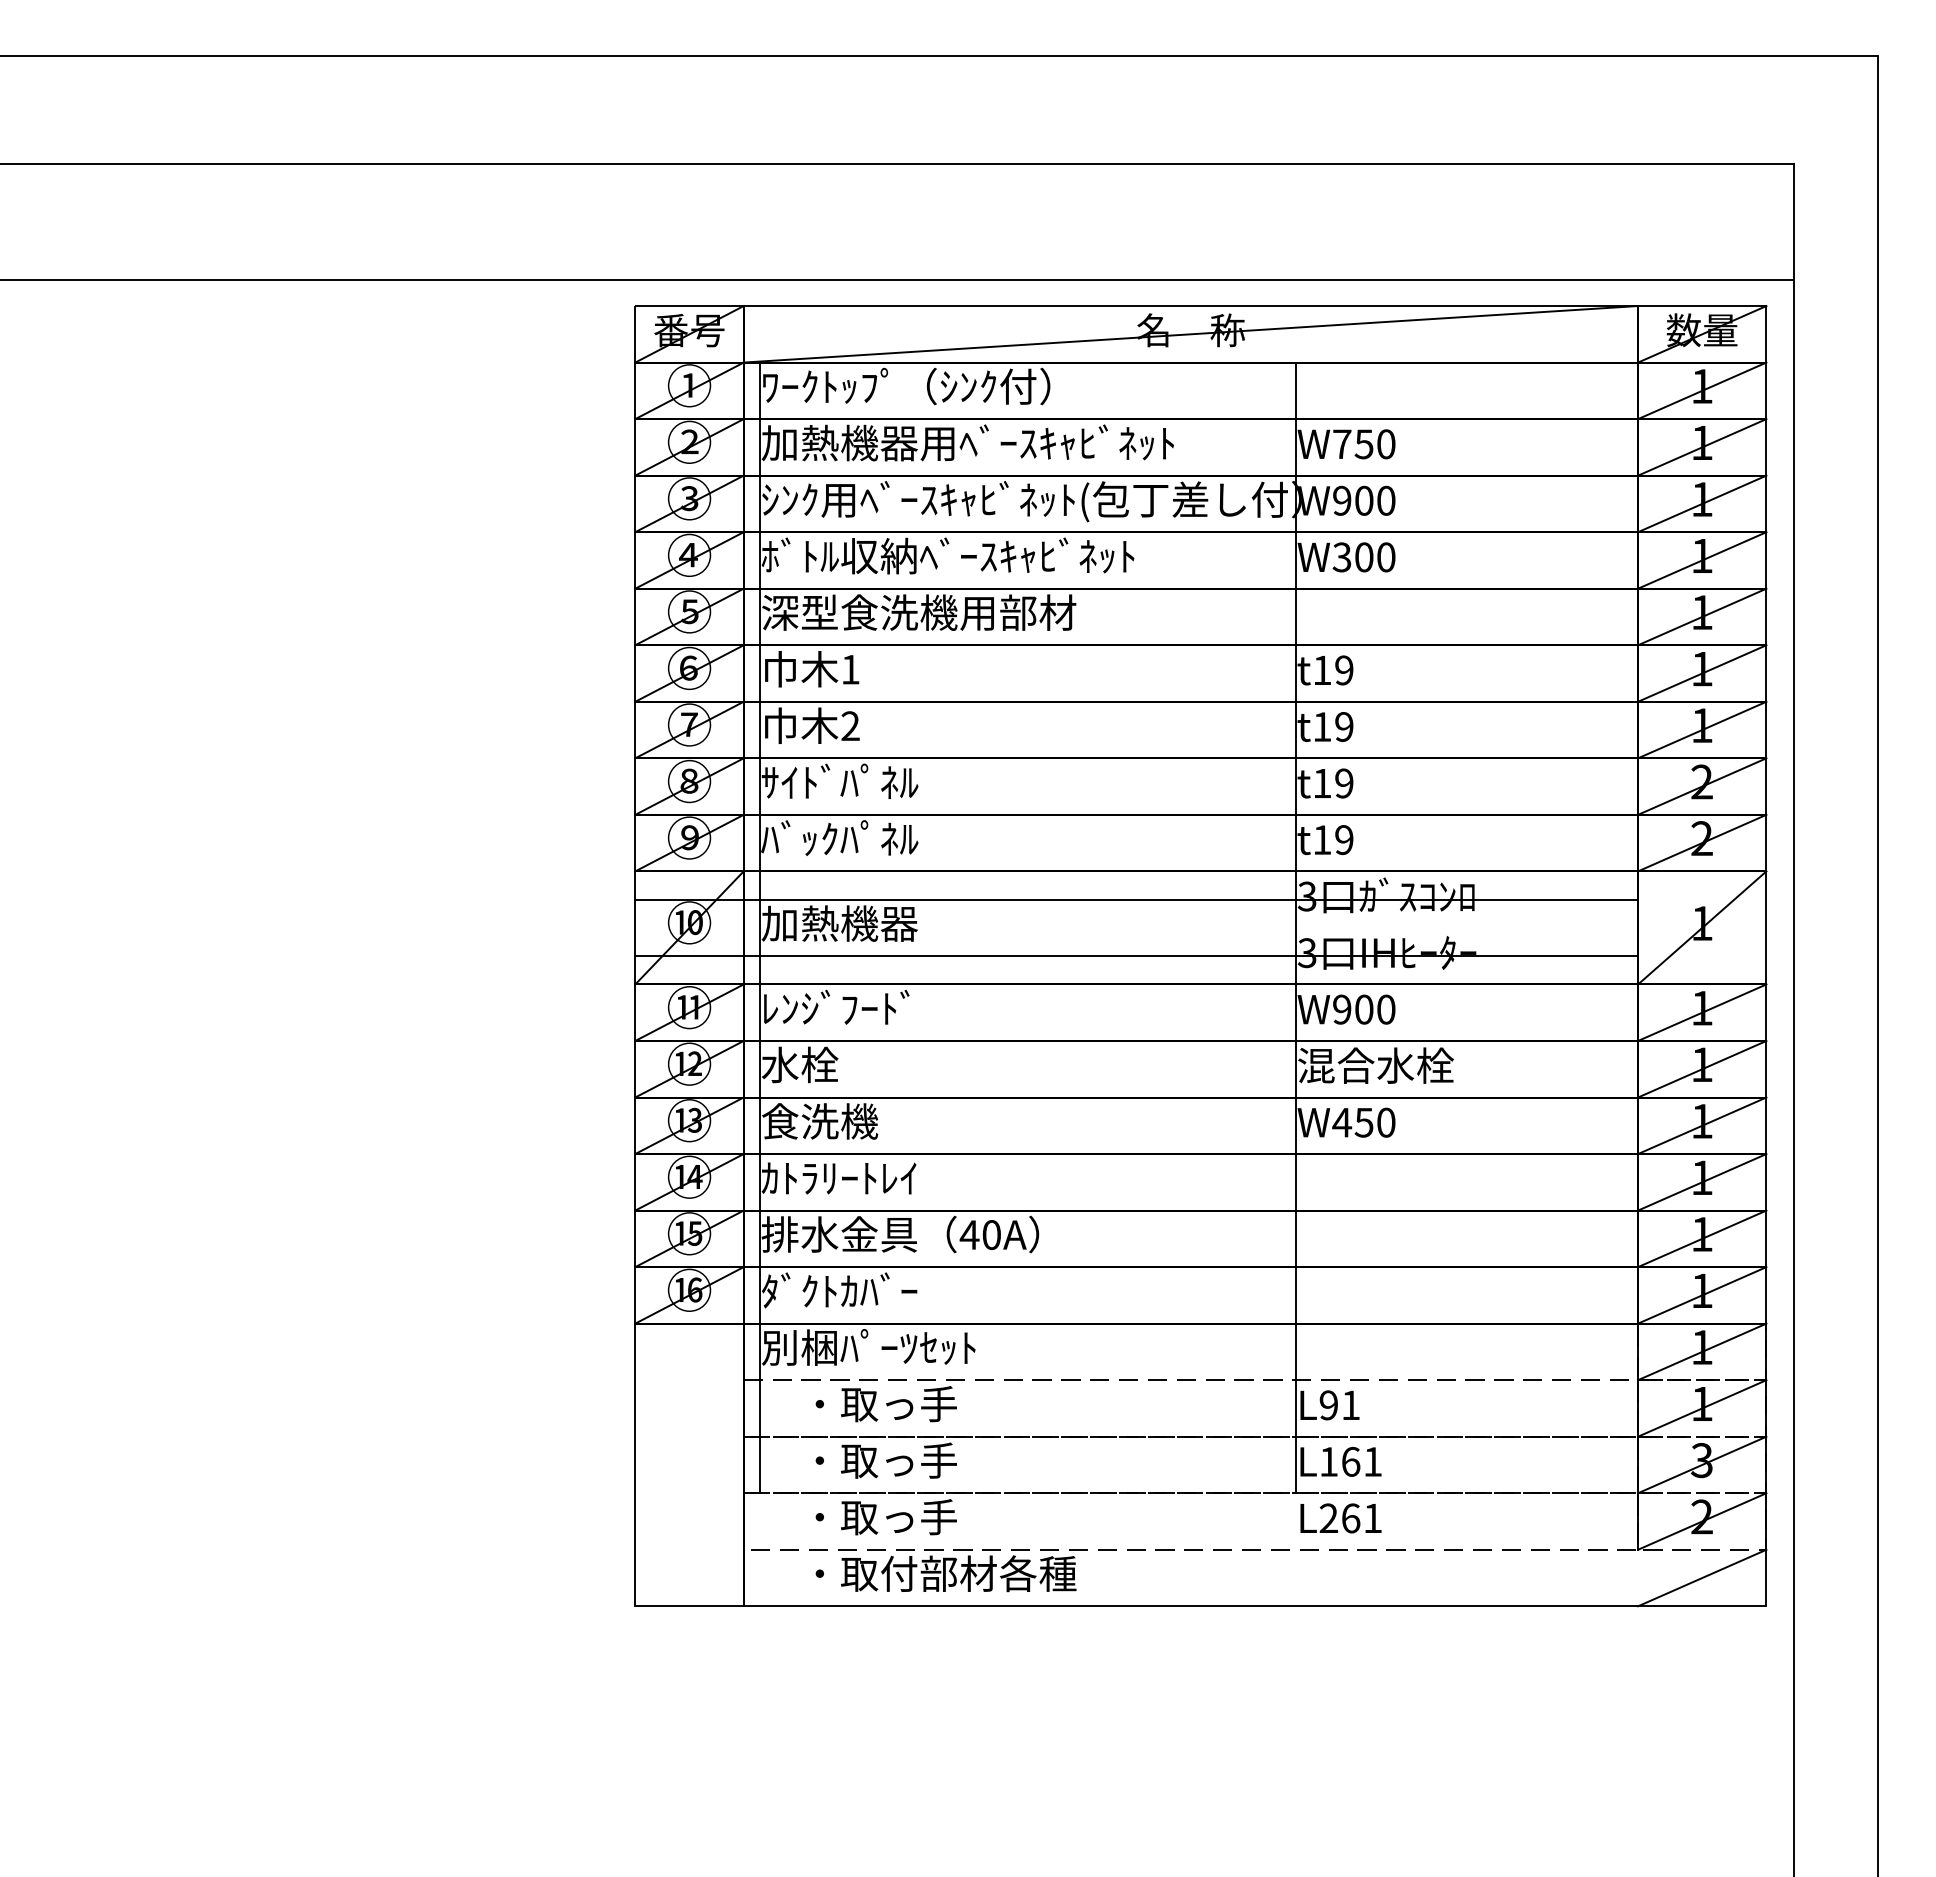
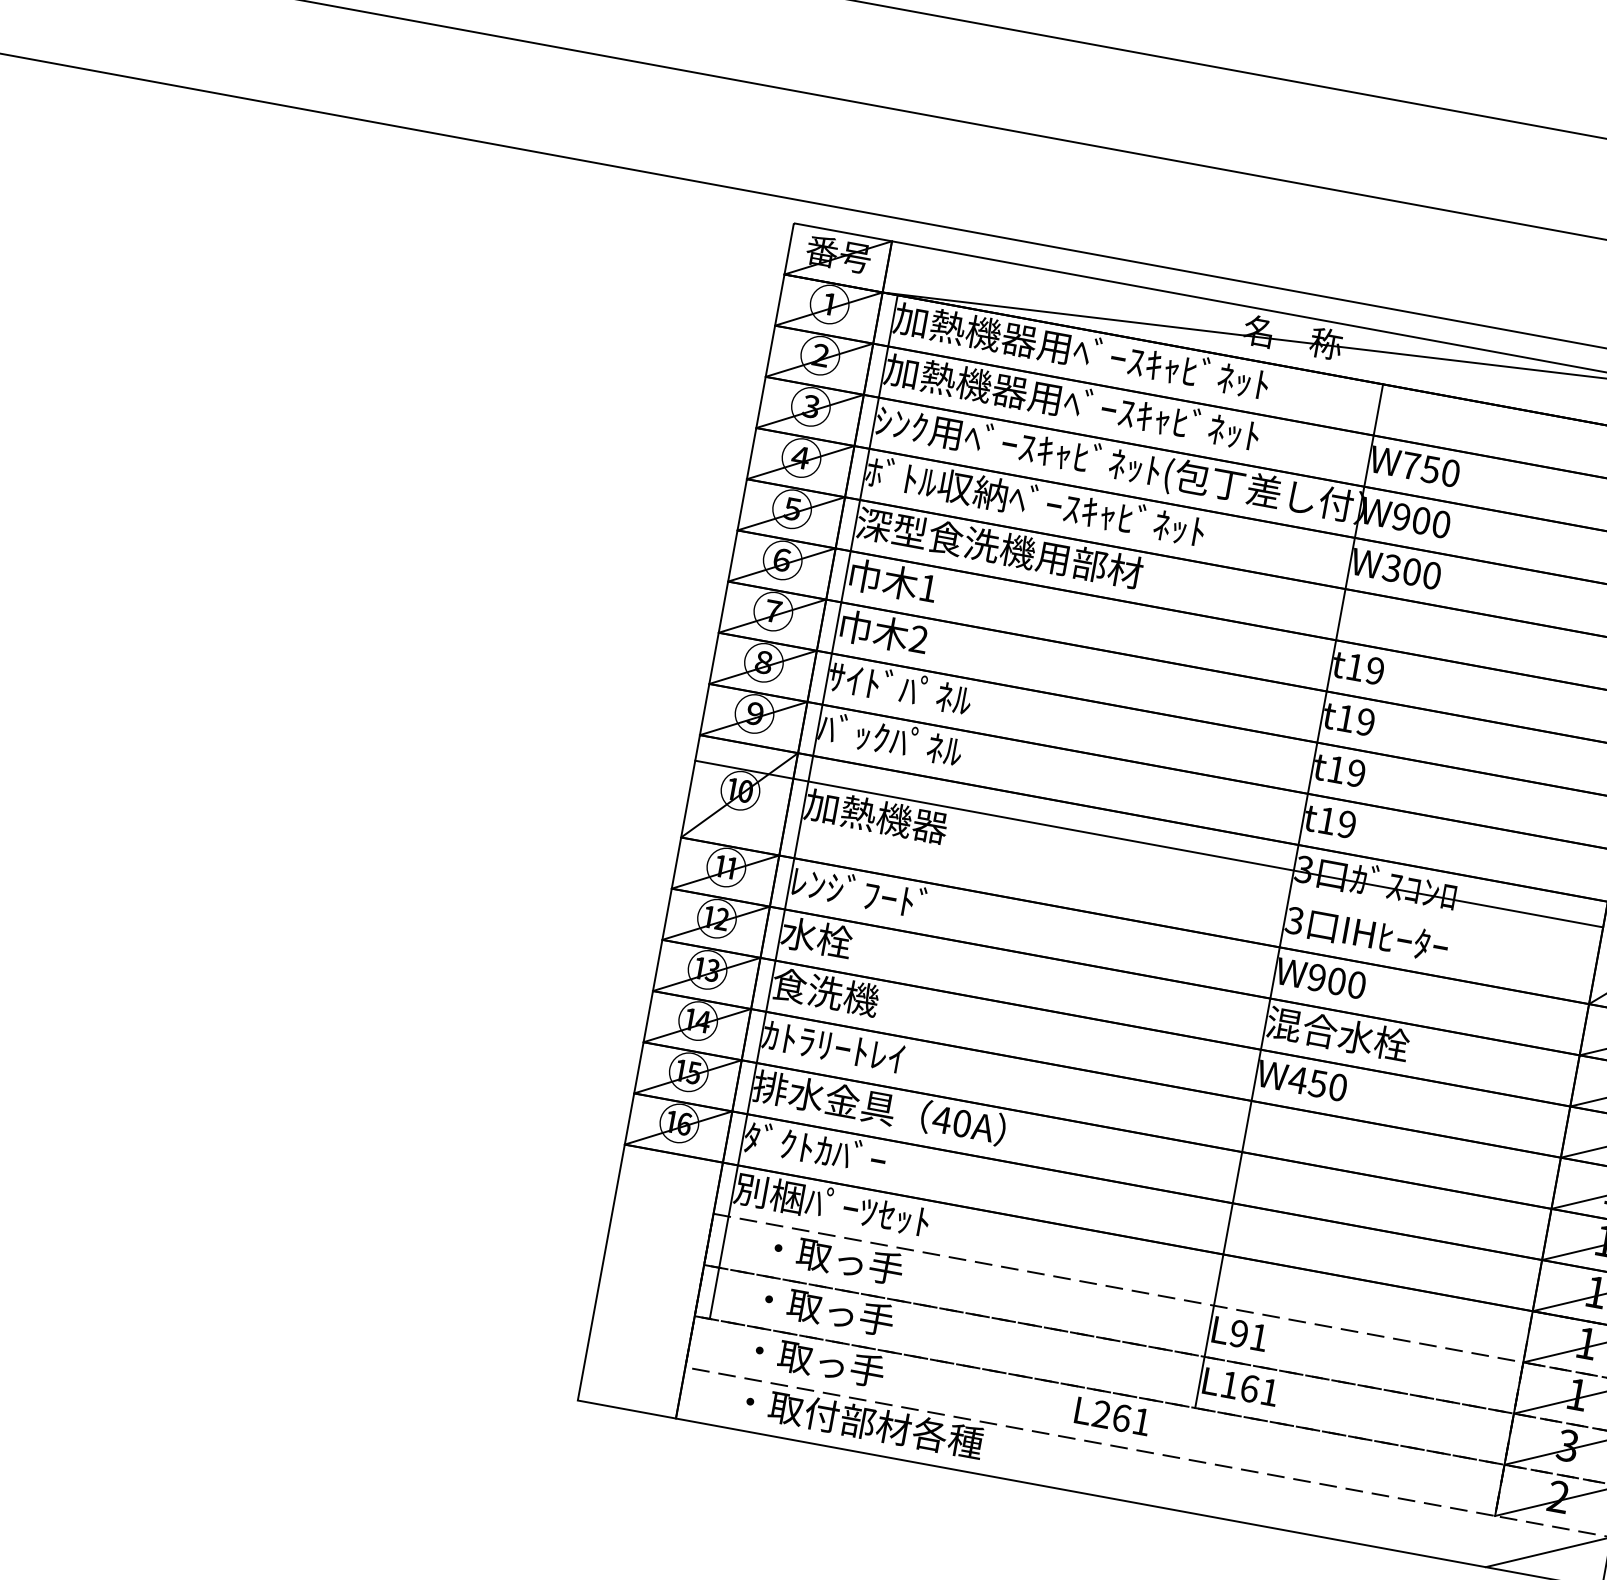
text: (967, 386) -> (1081, 351), ﾜｰｸﾄｯﾌﾟ（ｼﾝｸ付） -> 加熱機器用ﾍﾞｰｽｷｬﾋﾞﾈｯﾄ
line: (1136, 956) -> (1139, 895), removed
text: (1340, 1518) -> (1112, 1416), moved

